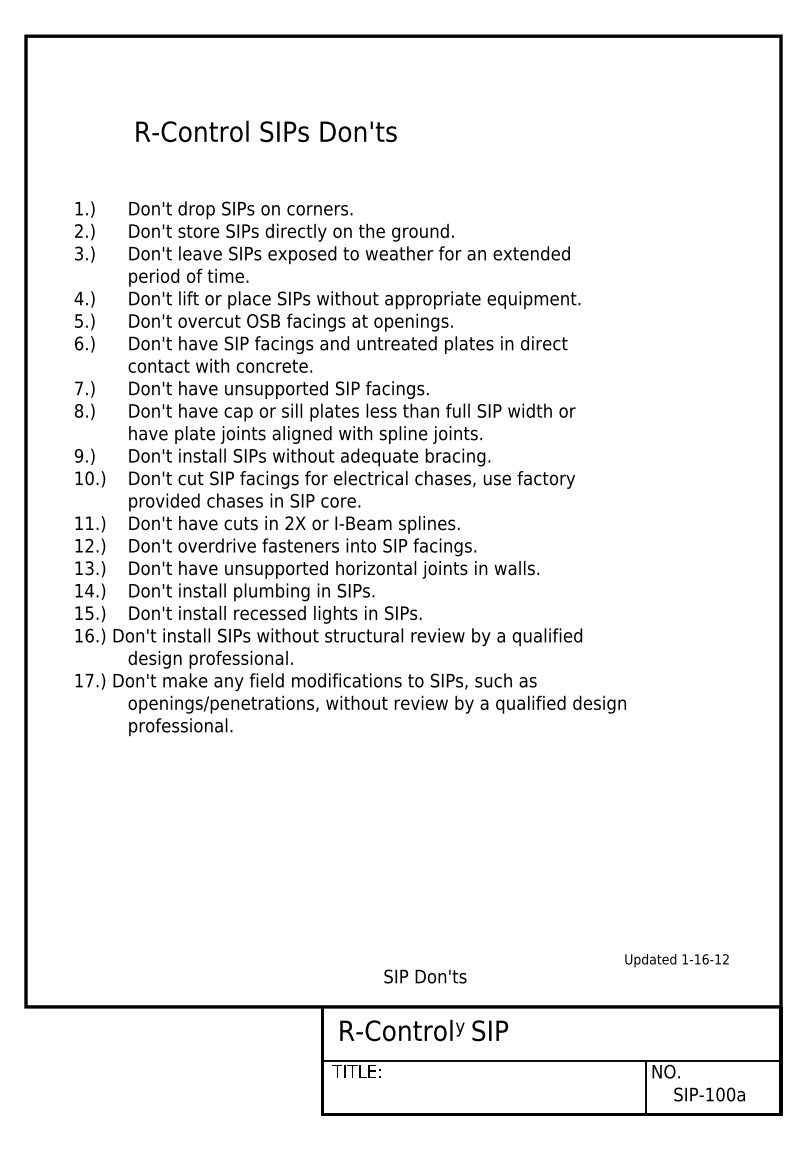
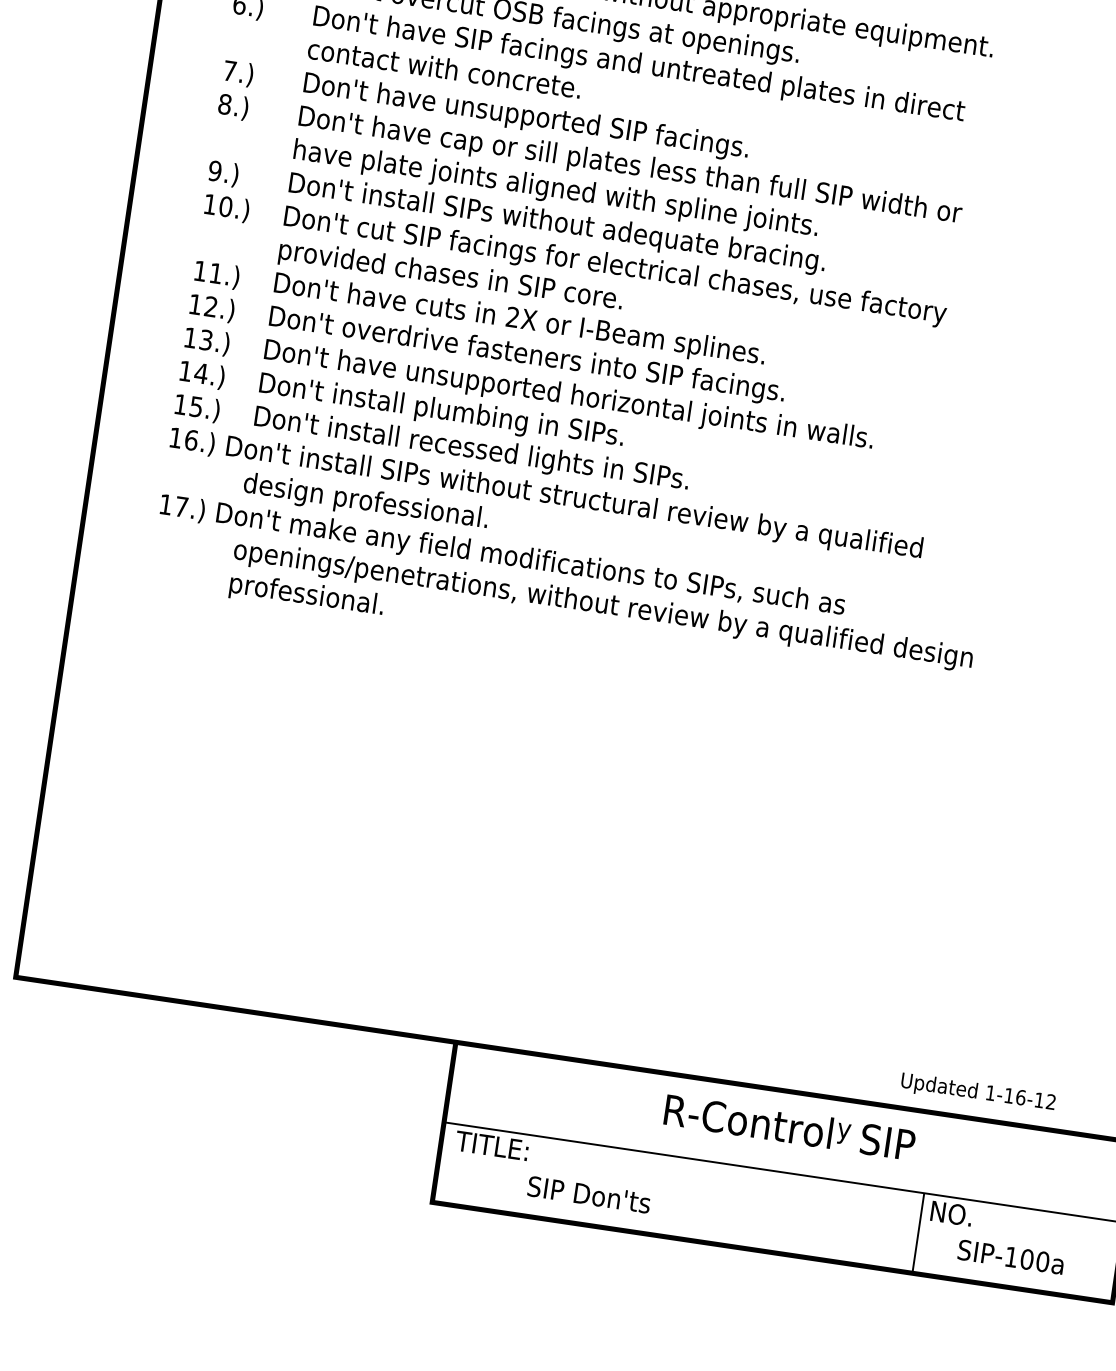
text: (676, 960) -> (977, 1092), moved
text: (425, 976) -> (589, 1194), moved
text: (424, 1030) -> (790, 1127), moved

